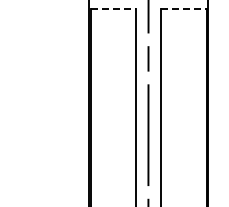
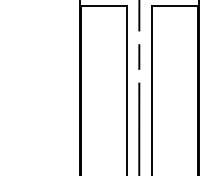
line: (113, 8) -> (104, 6), dashed -> solid
line: (183, 8) -> (174, 6), dashed -> solid

